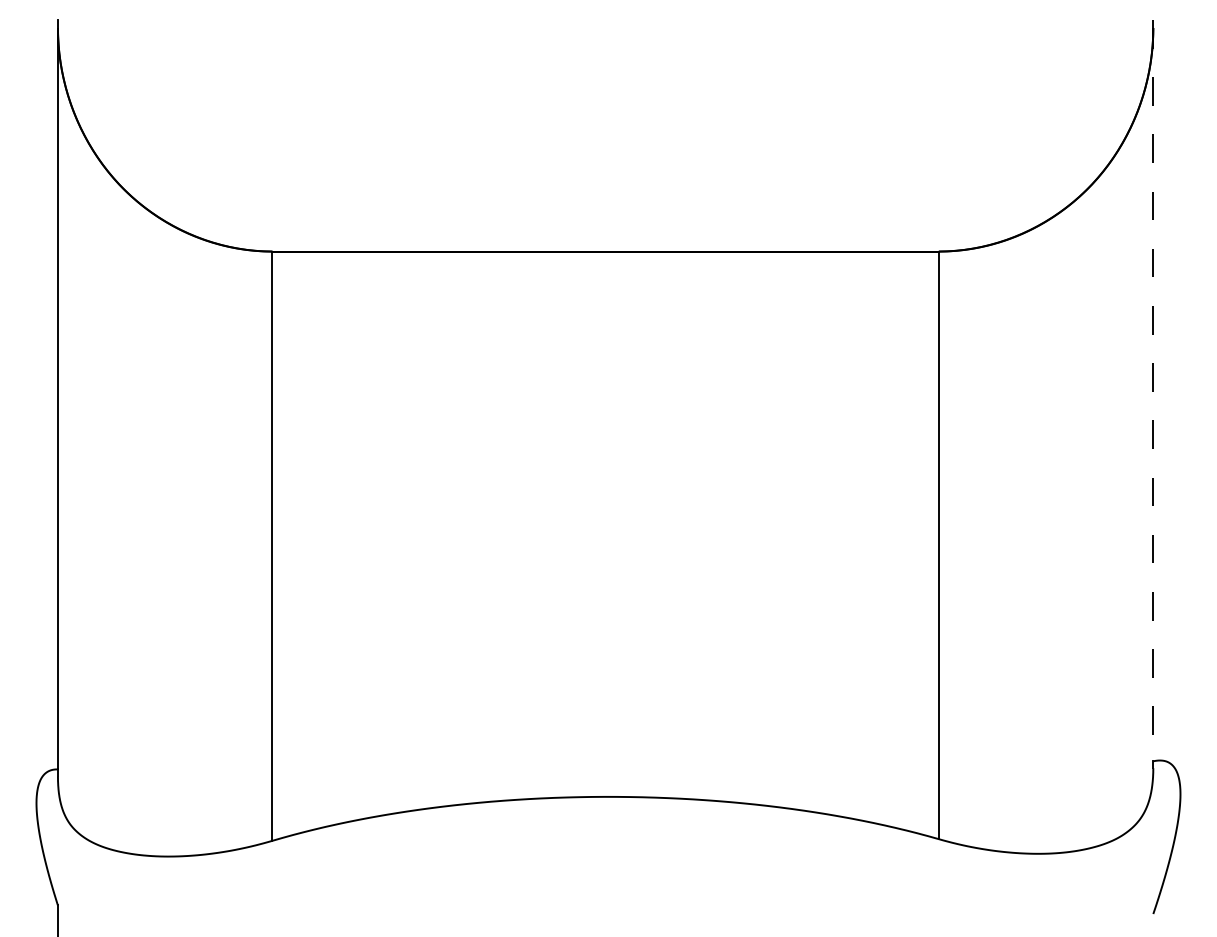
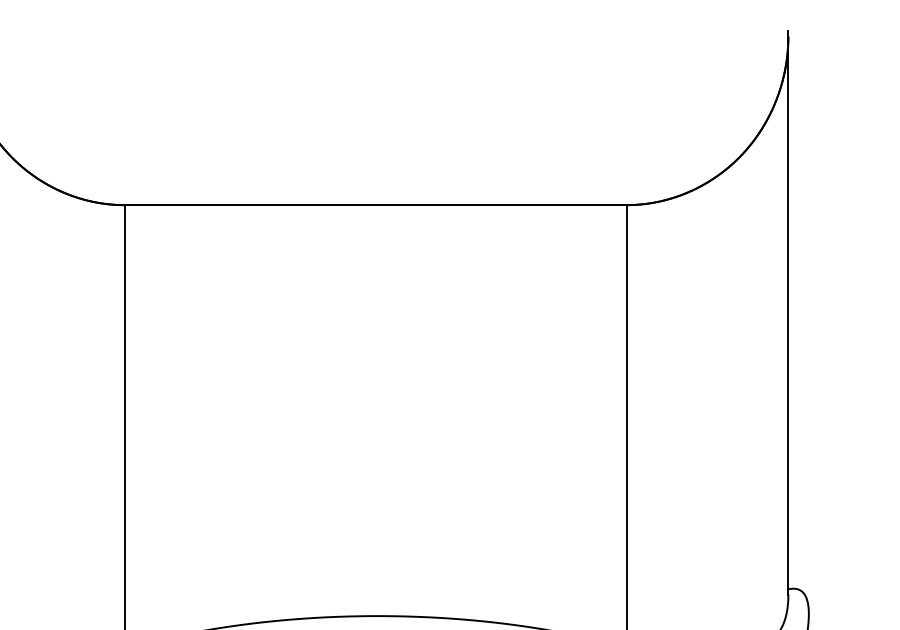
line: (1153, 390) -> (788, 309), dashed -> solid

